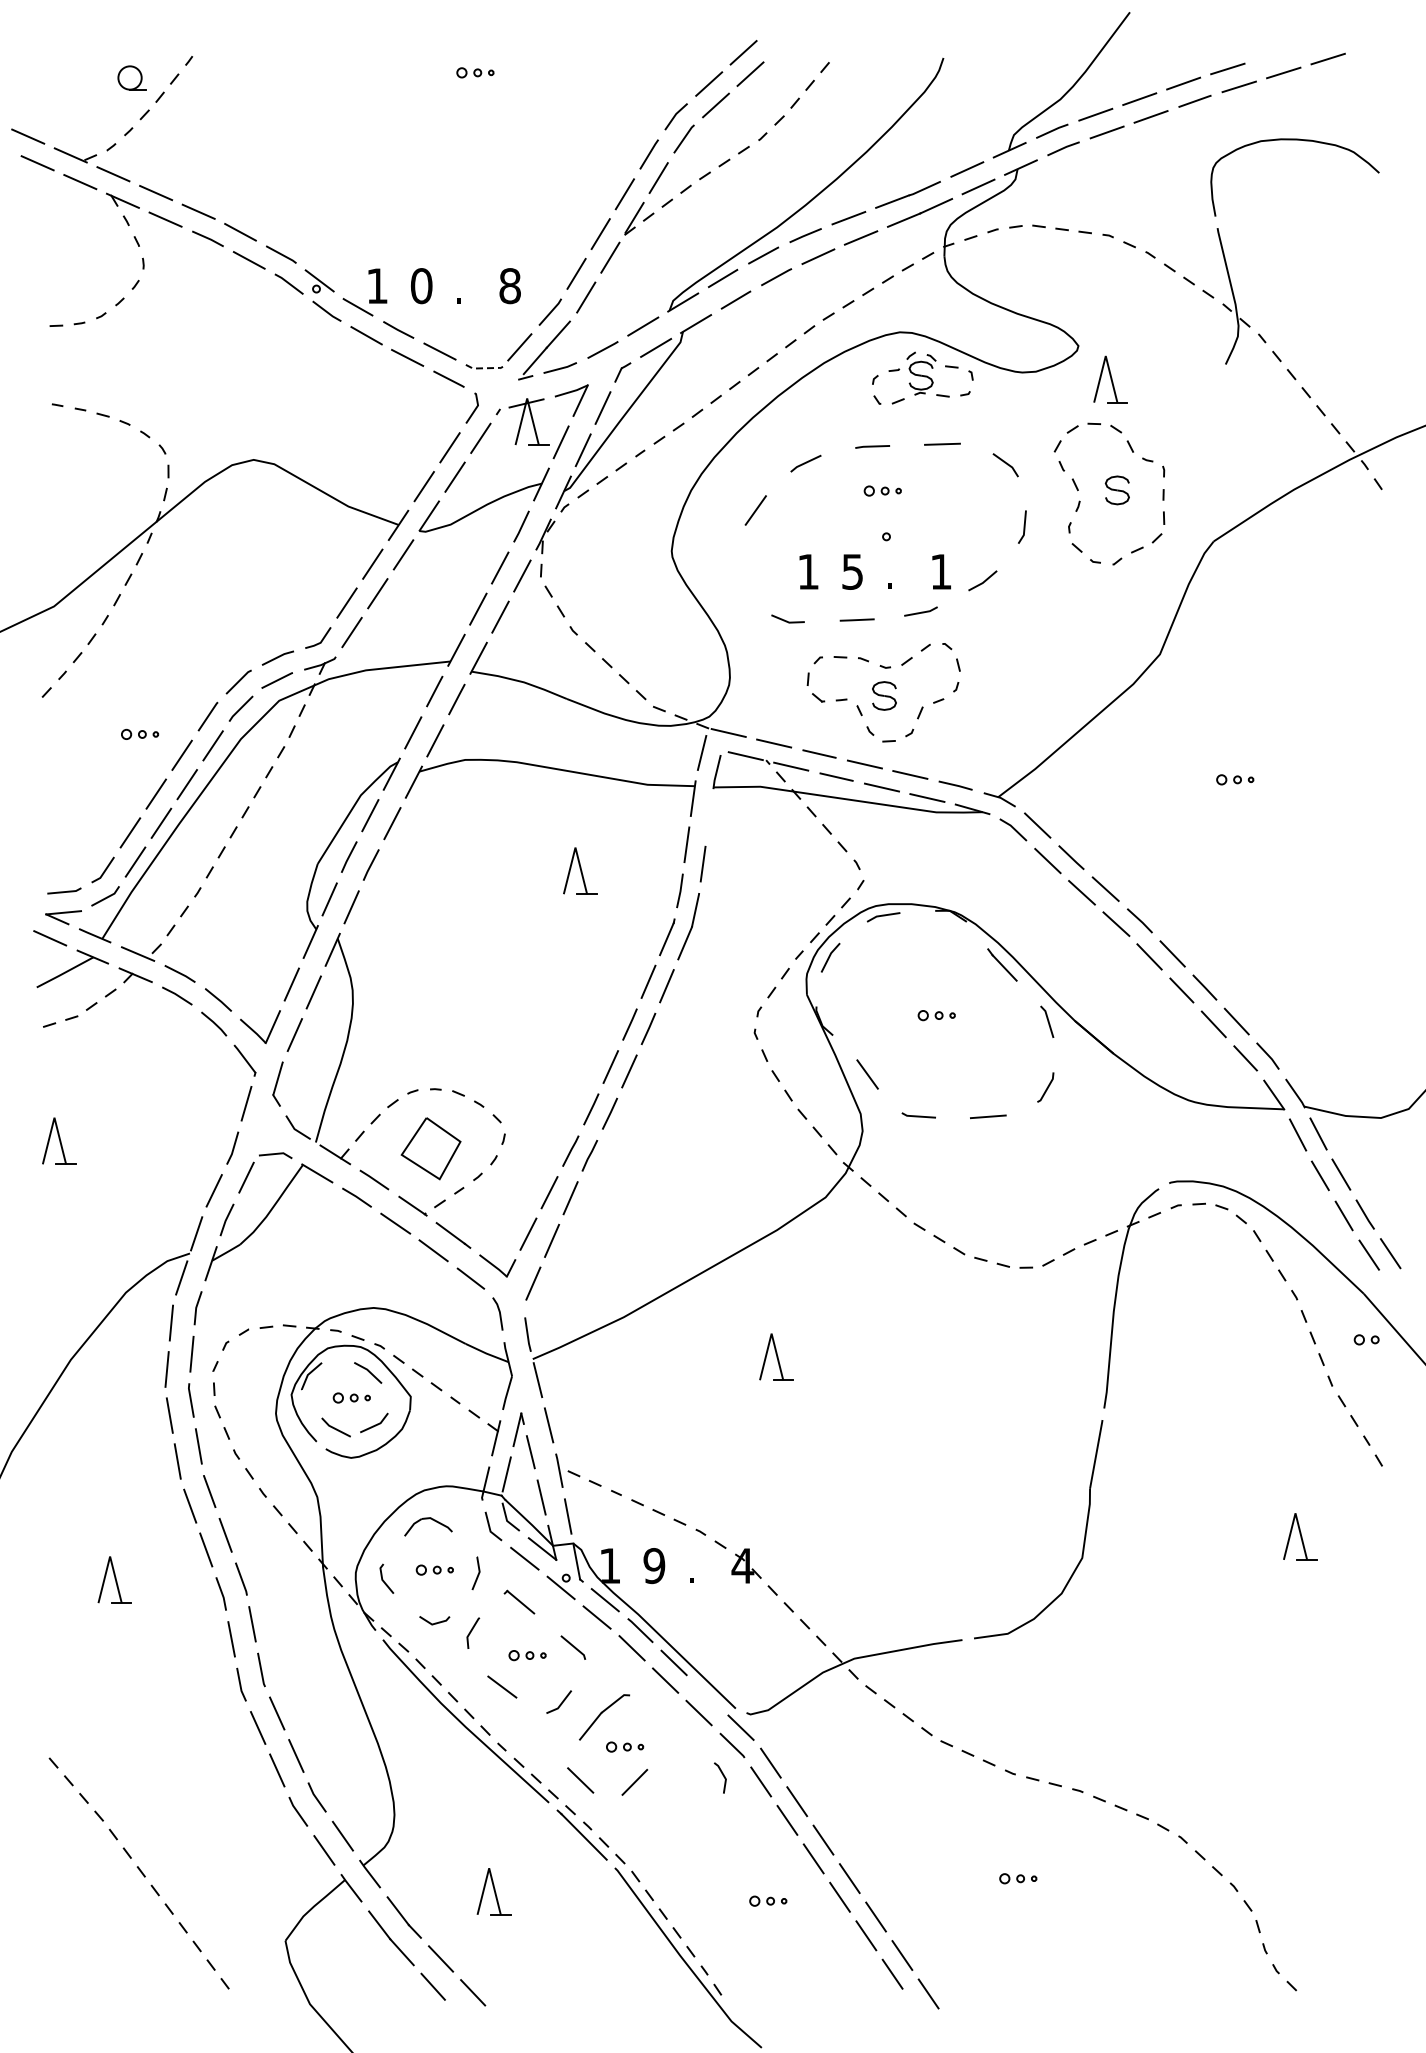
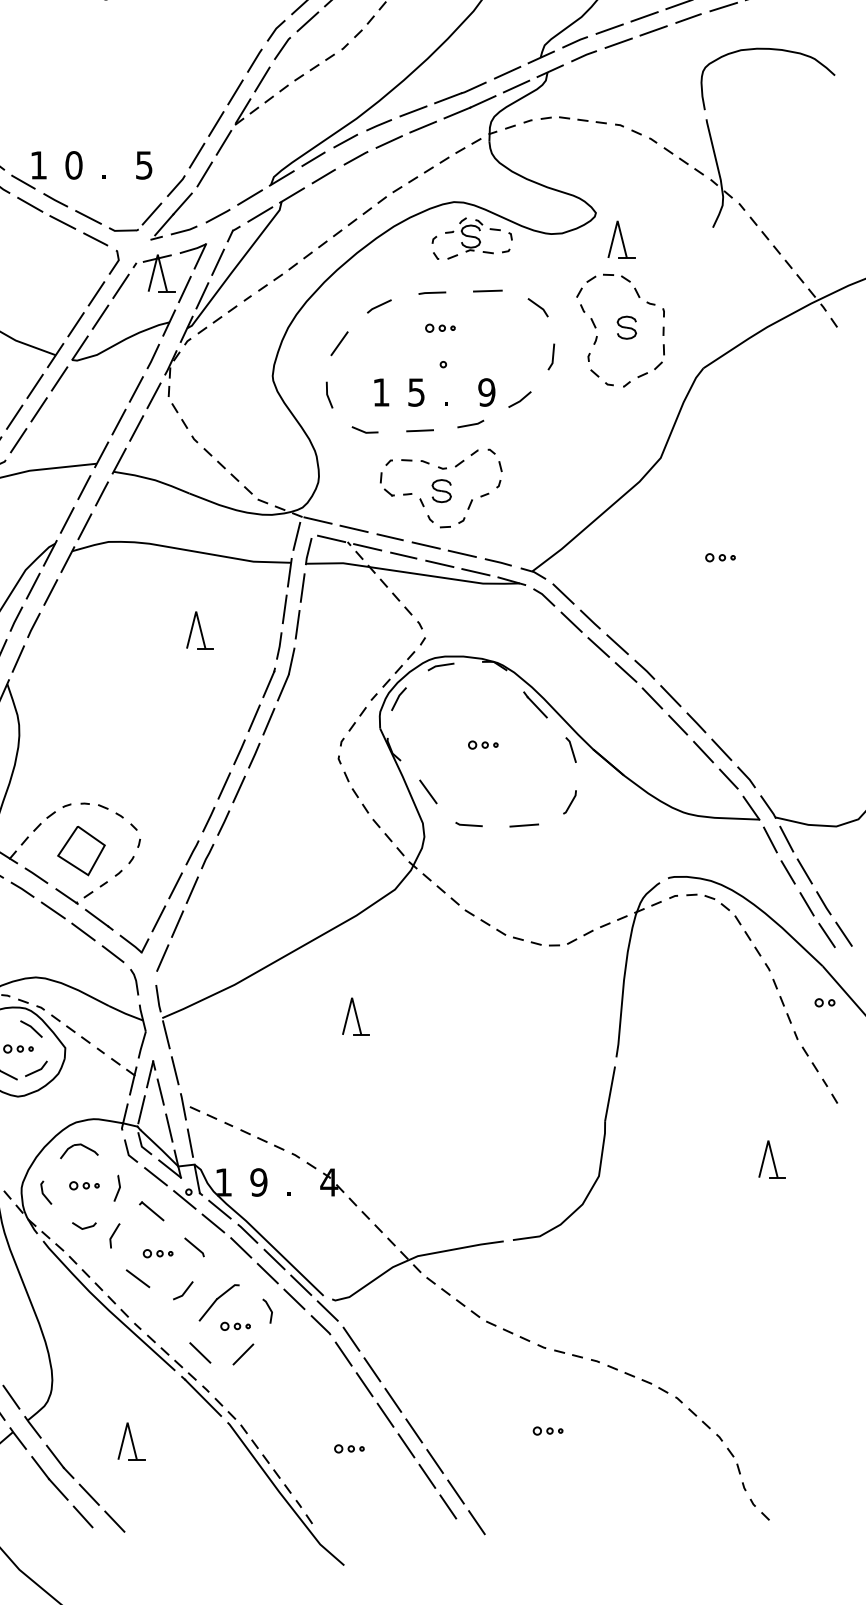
text: (509, 286) -> (143, 165), 8 -> 5
line: (480, 368) -> (120, 230), dashed -> solid
text: (940, 571) -> (486, 392), 1 -> 9
line: (741, 575) -> (328, 395), added
line: (709, 817) -> (302, 587), added
line: (707, 1695) -> (301, 1285), added
line: (722, 1775) -> (269, 1309), moved

